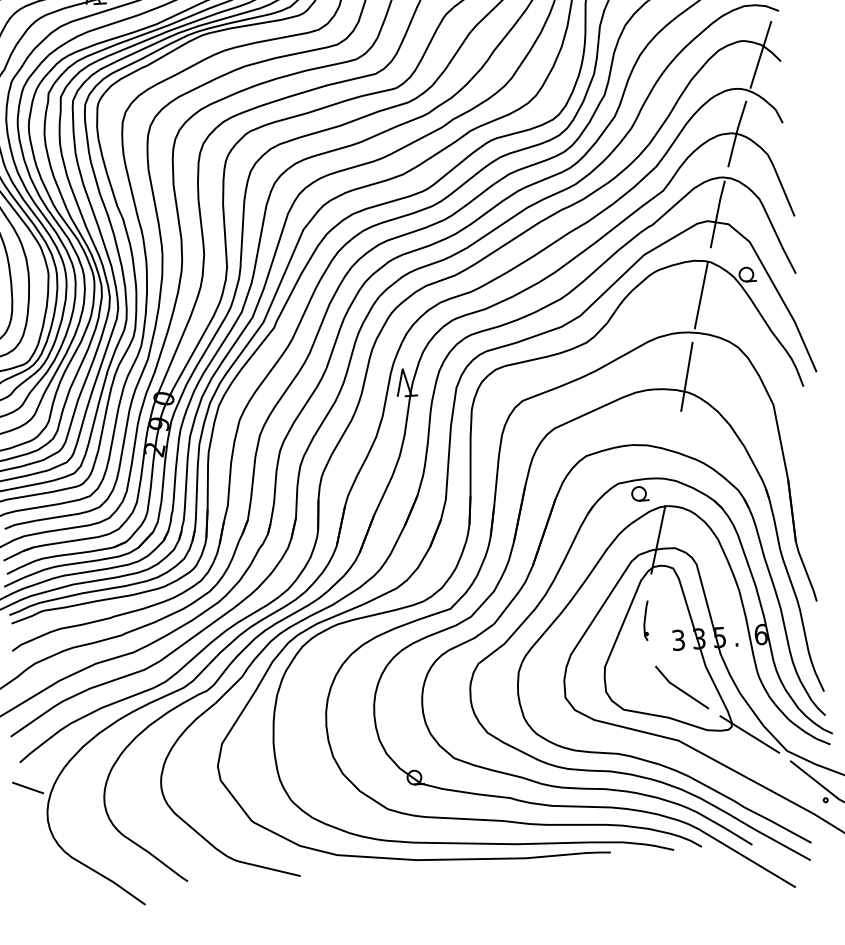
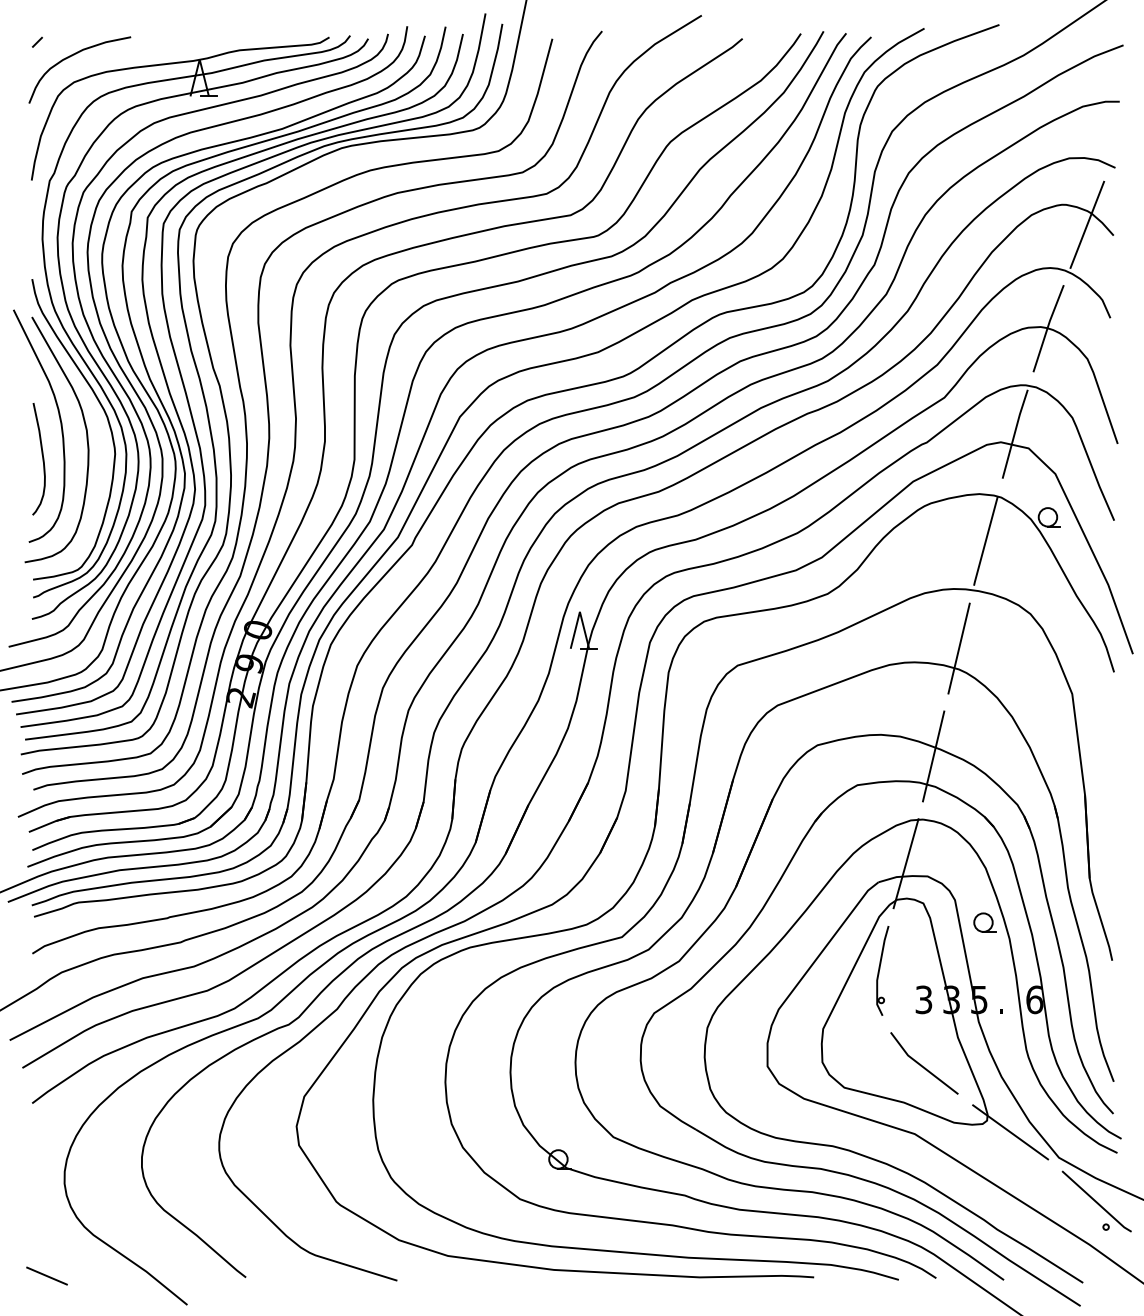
line: (673, 458) -> (933, 756), added
part: (639, 493) -> (984, 922), moved
part: (646, 620) -> (882, 970), size x1.67
line: (27, 787) -> (46, 1275), moved

